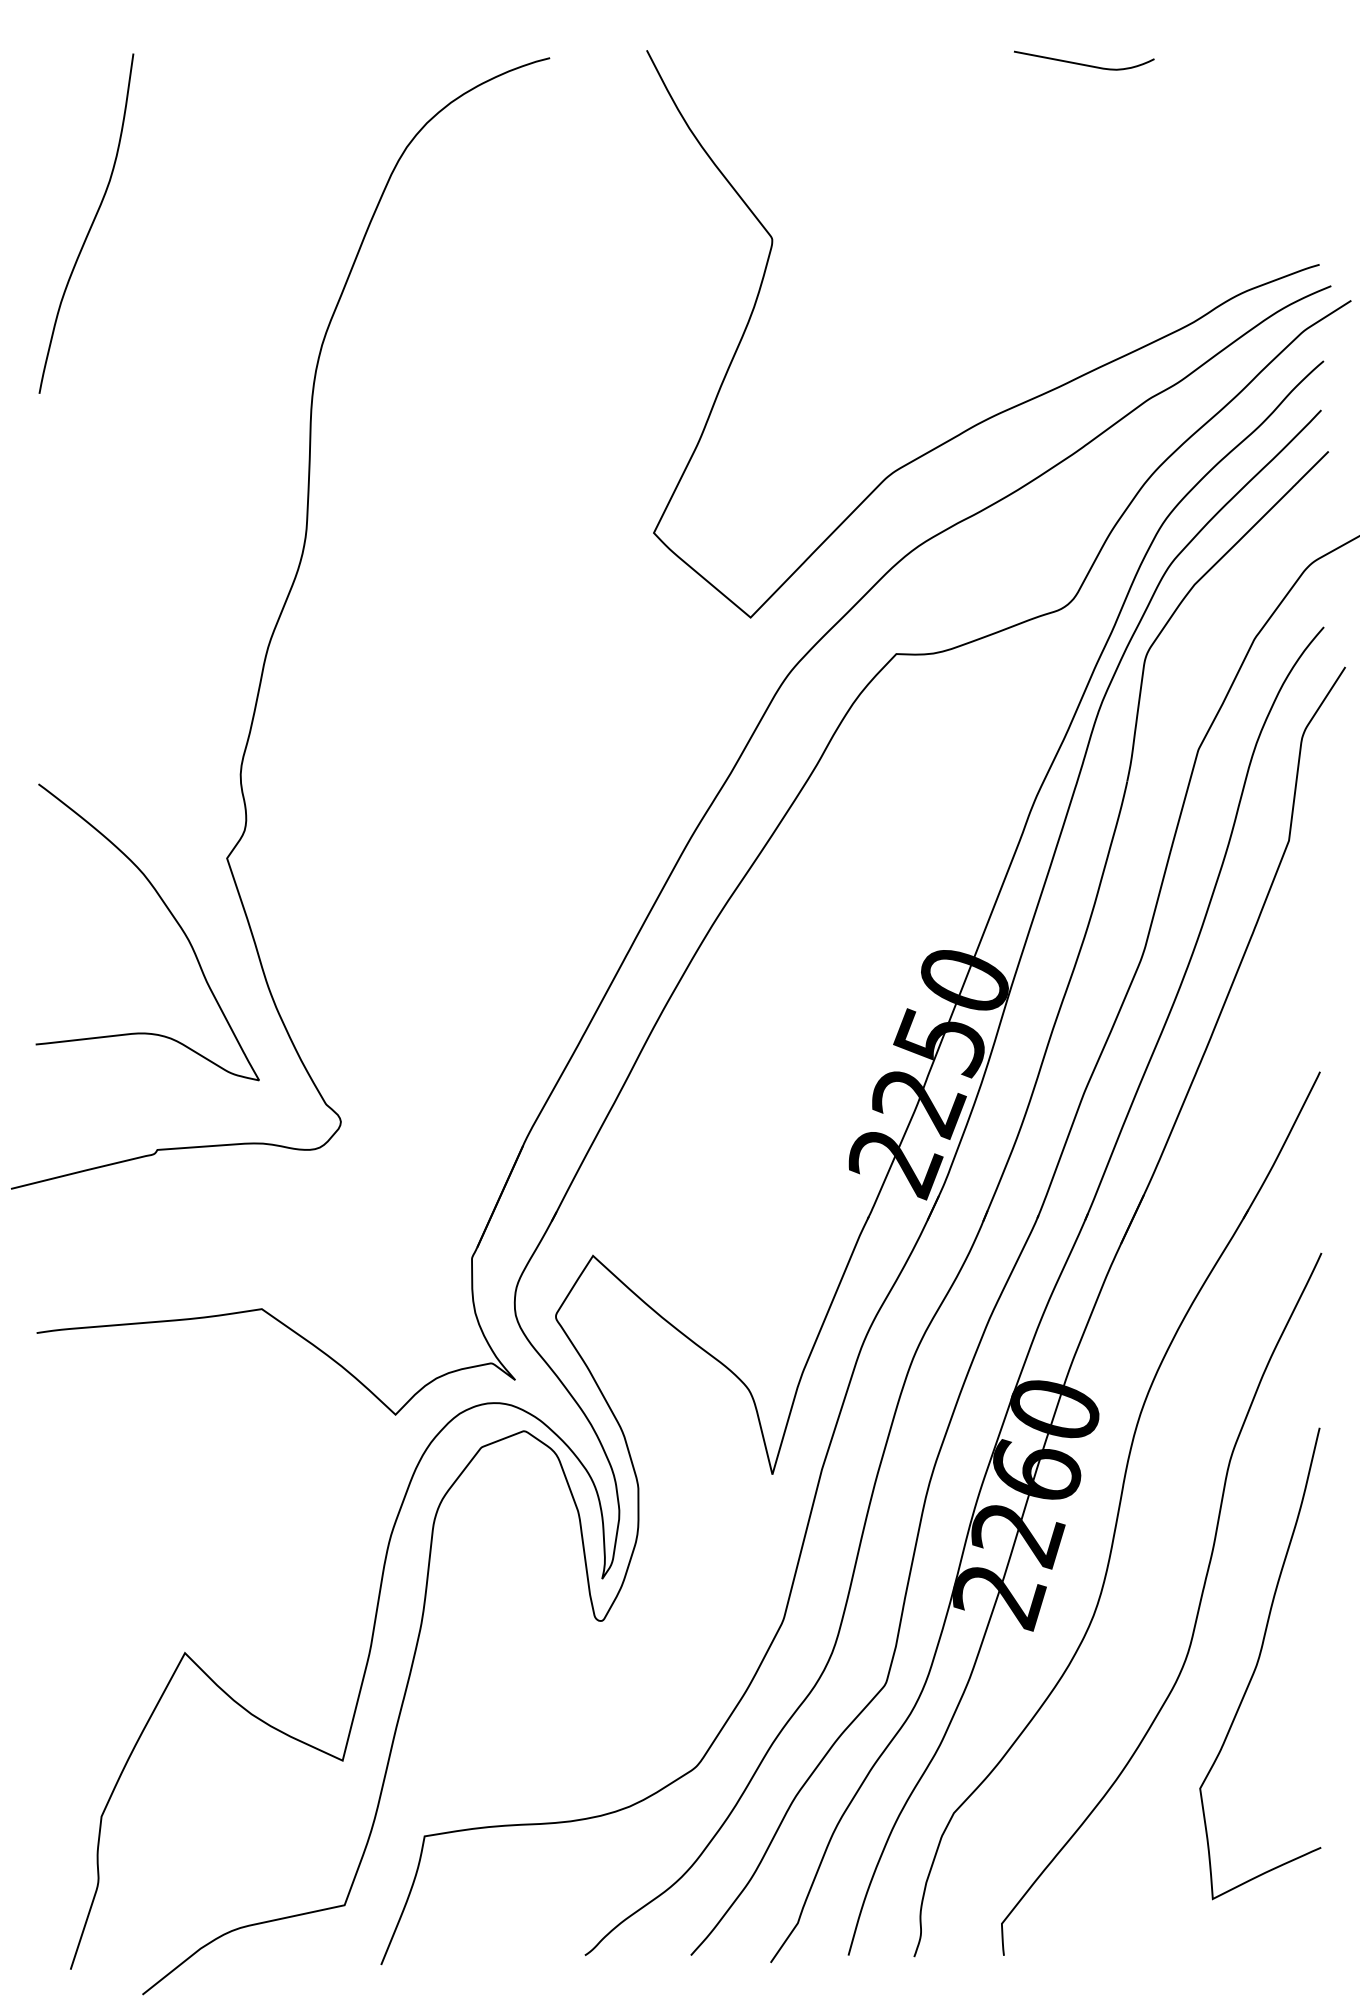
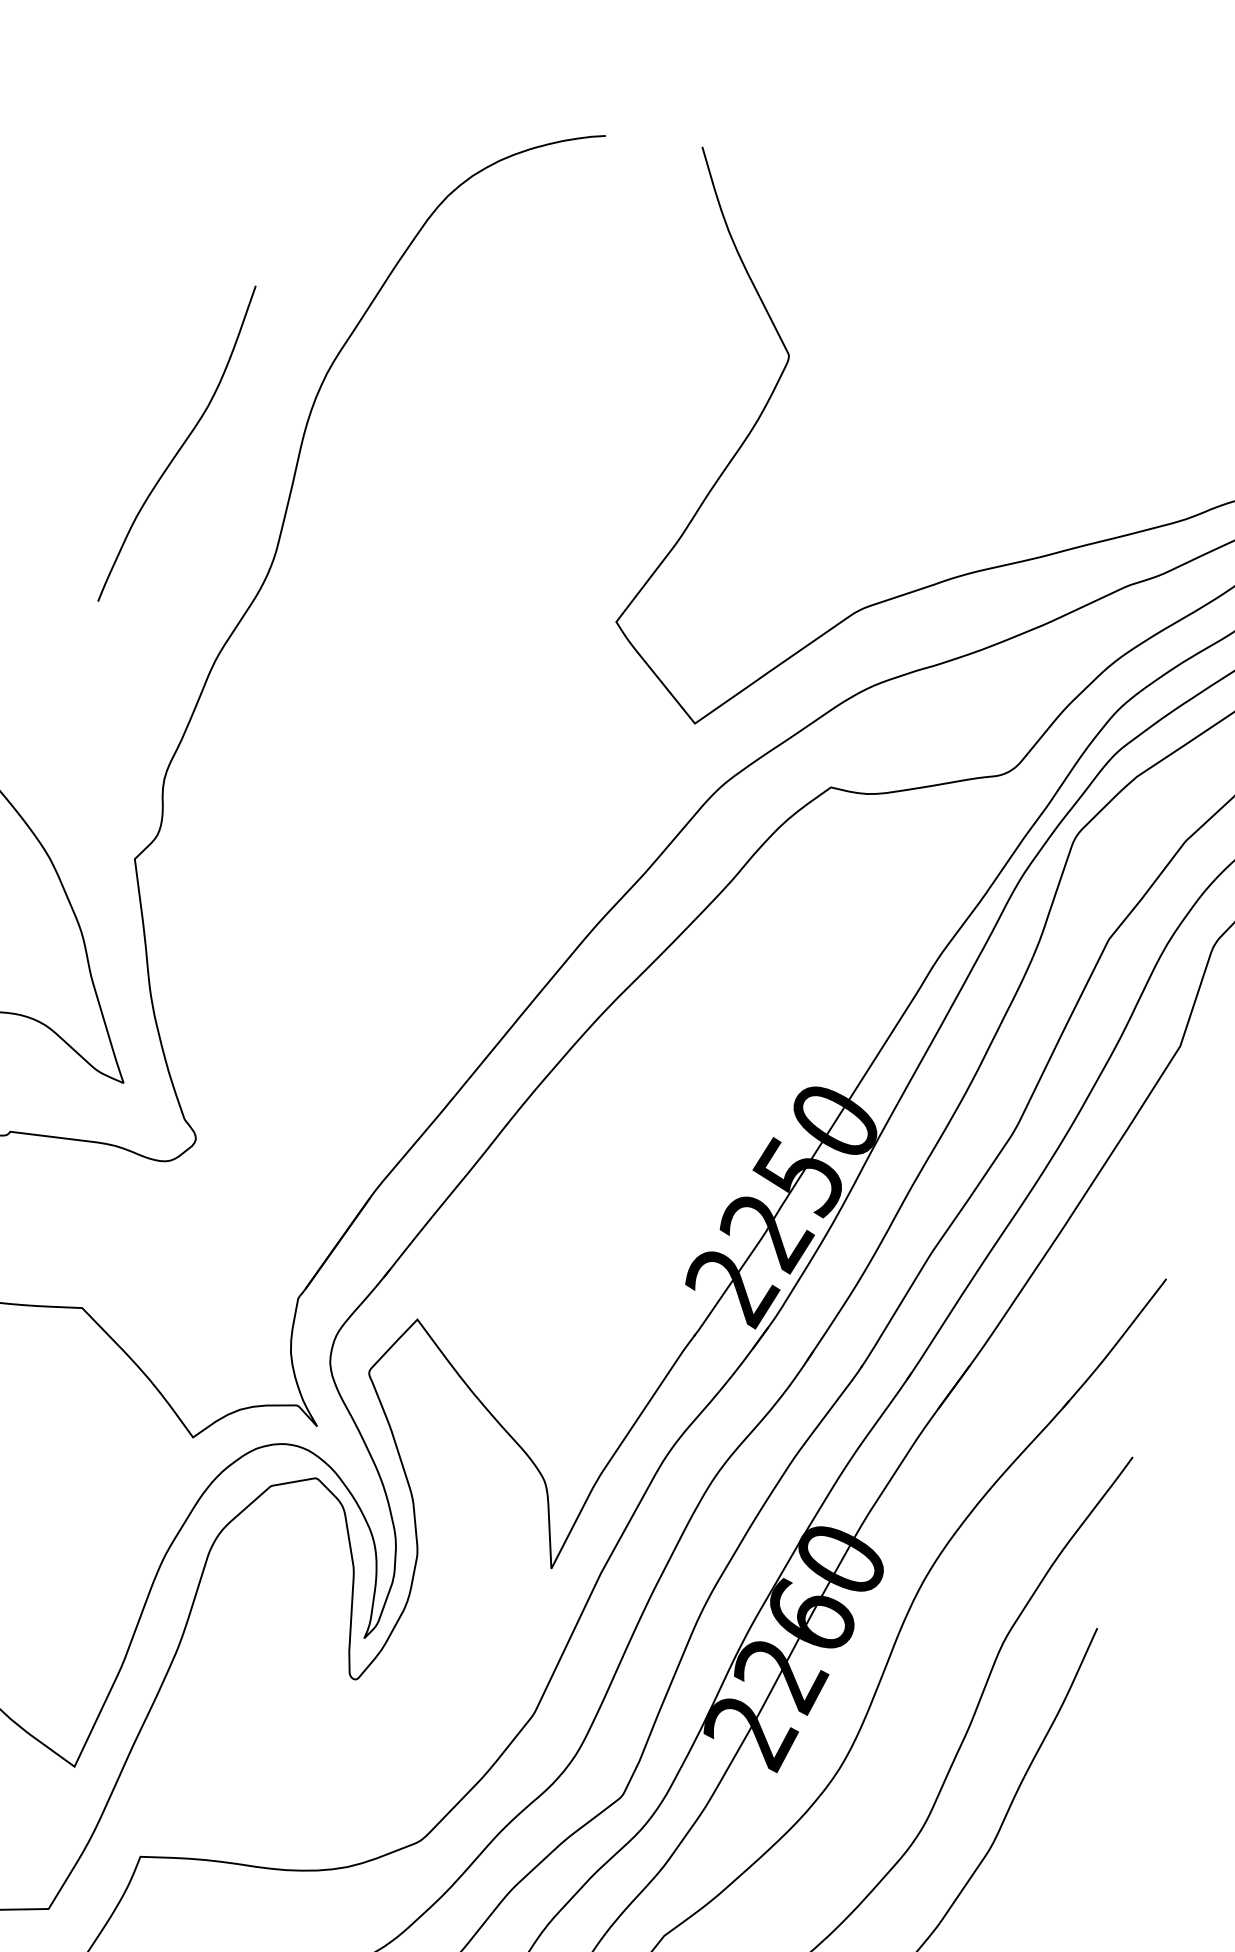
curve: (1082, 63) -> (1127, 243), removed
curve: (90, 225) -> (180, 446), moved

